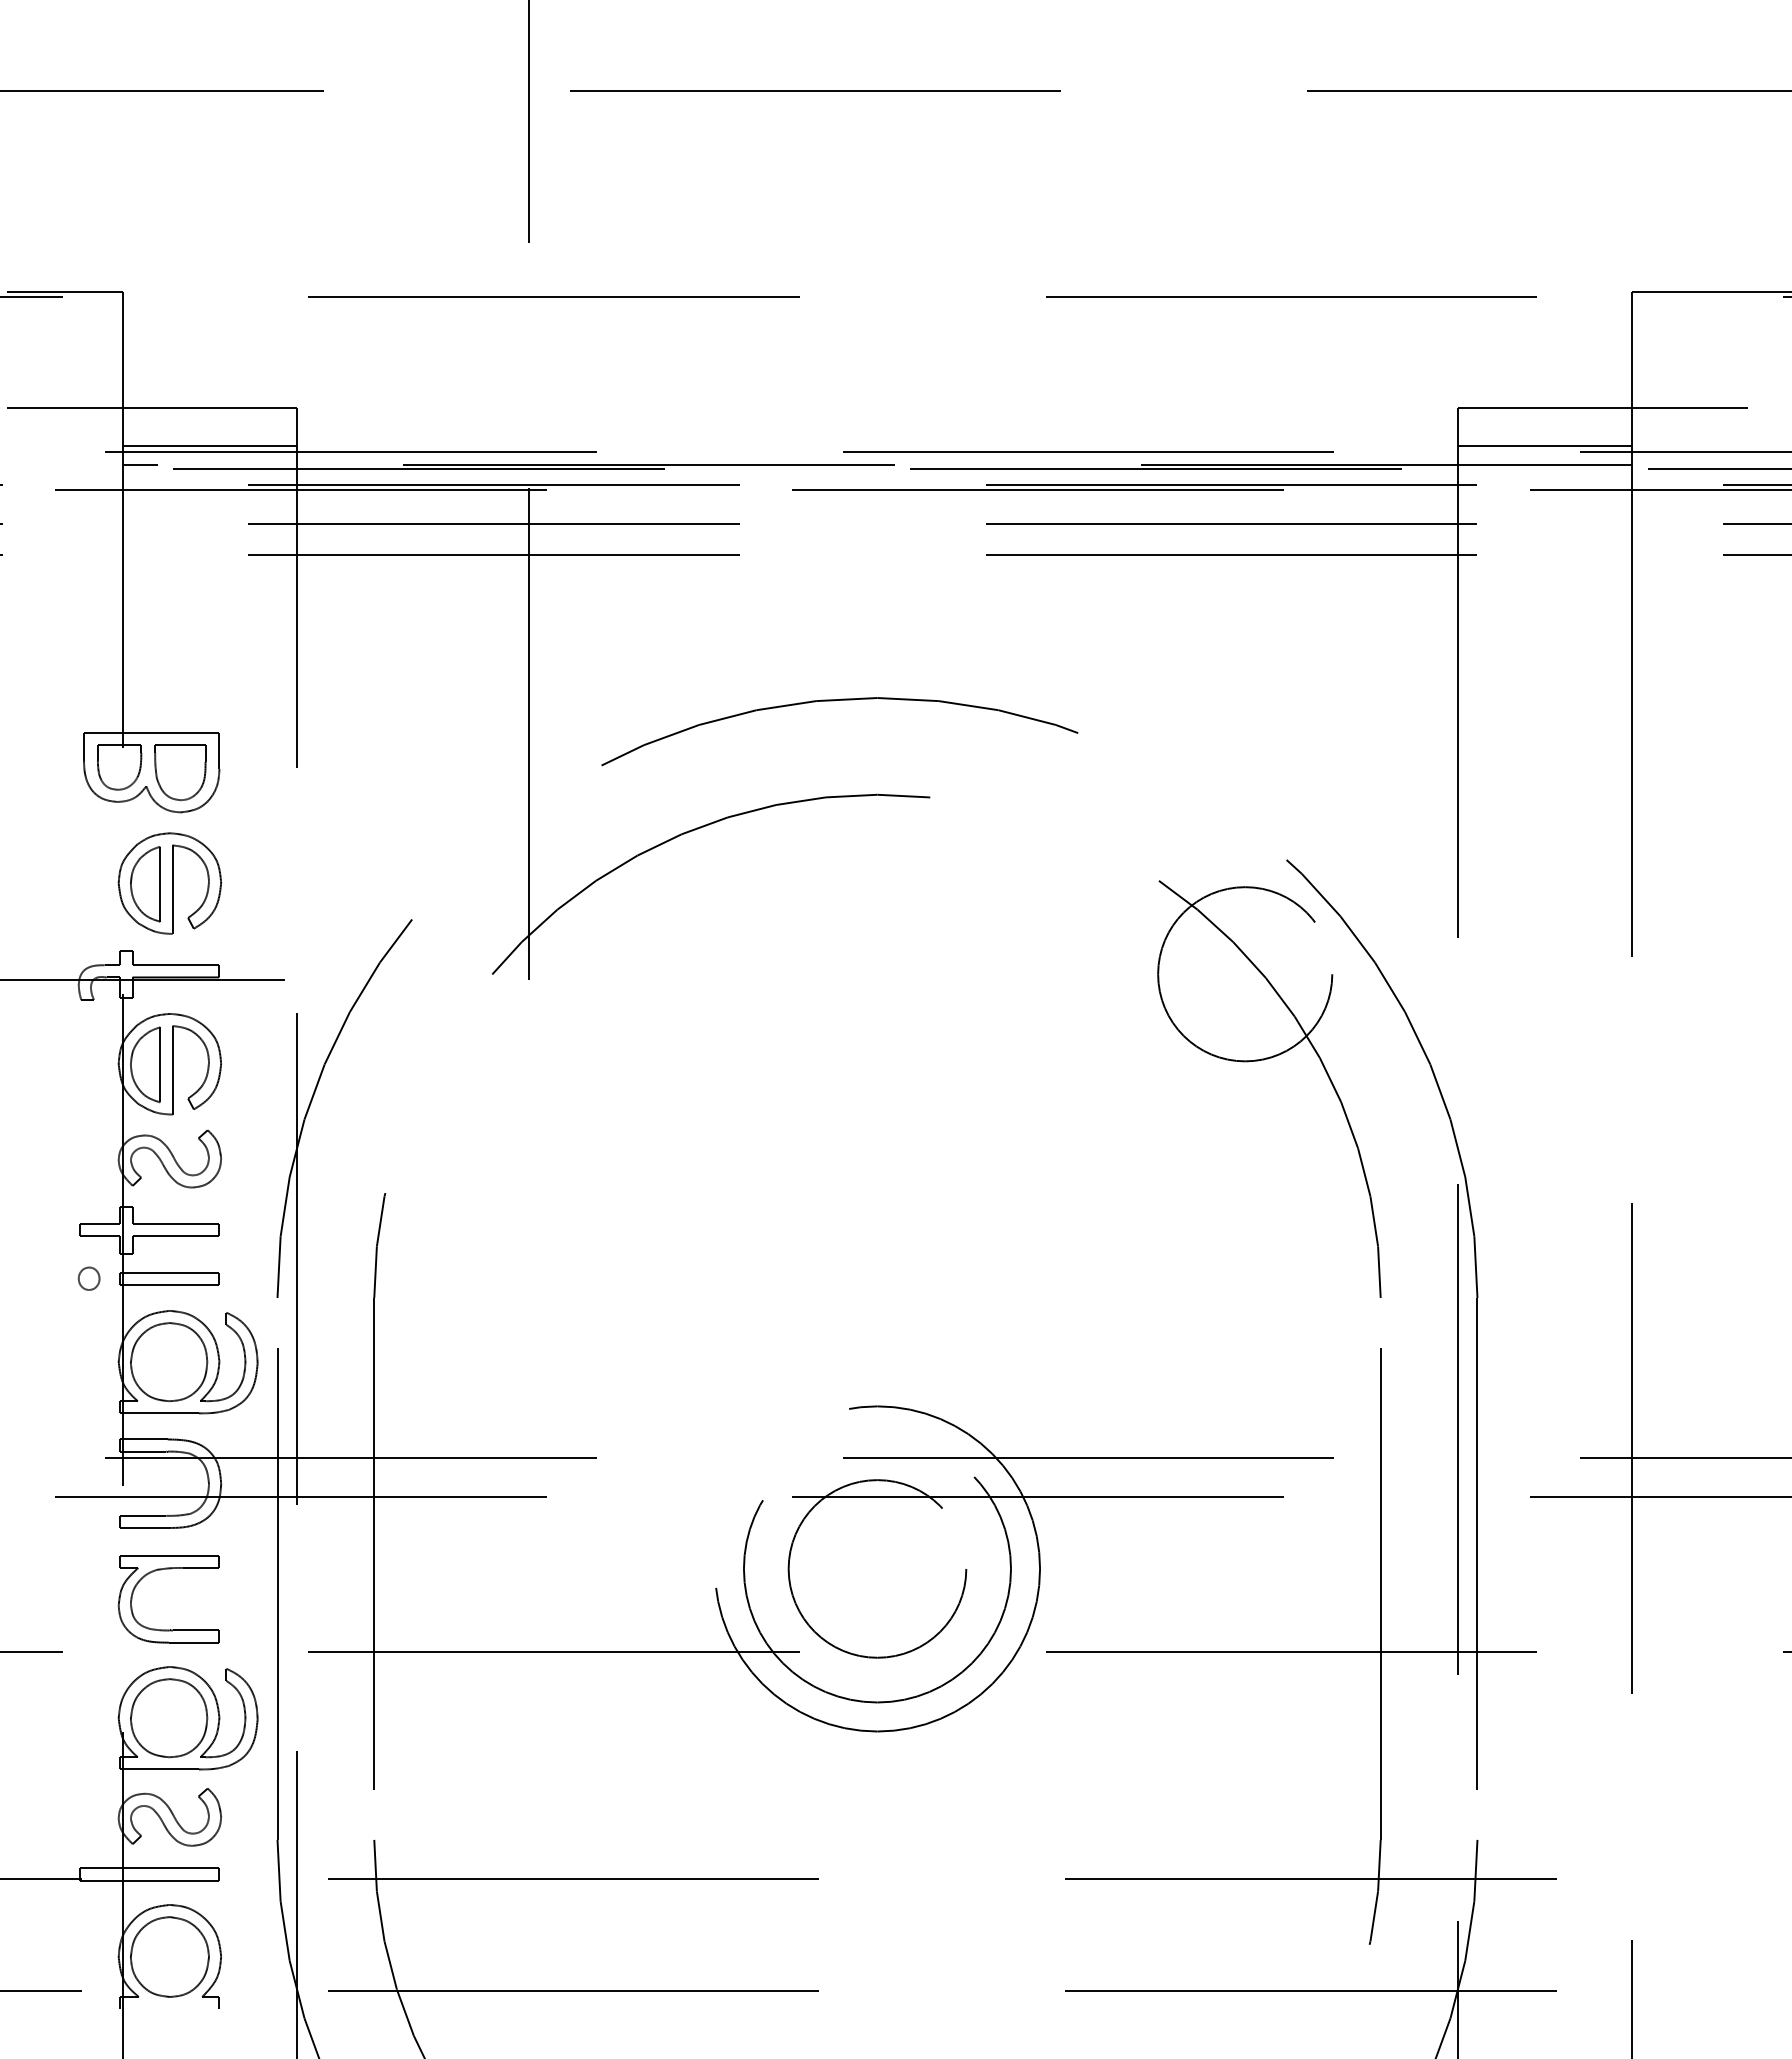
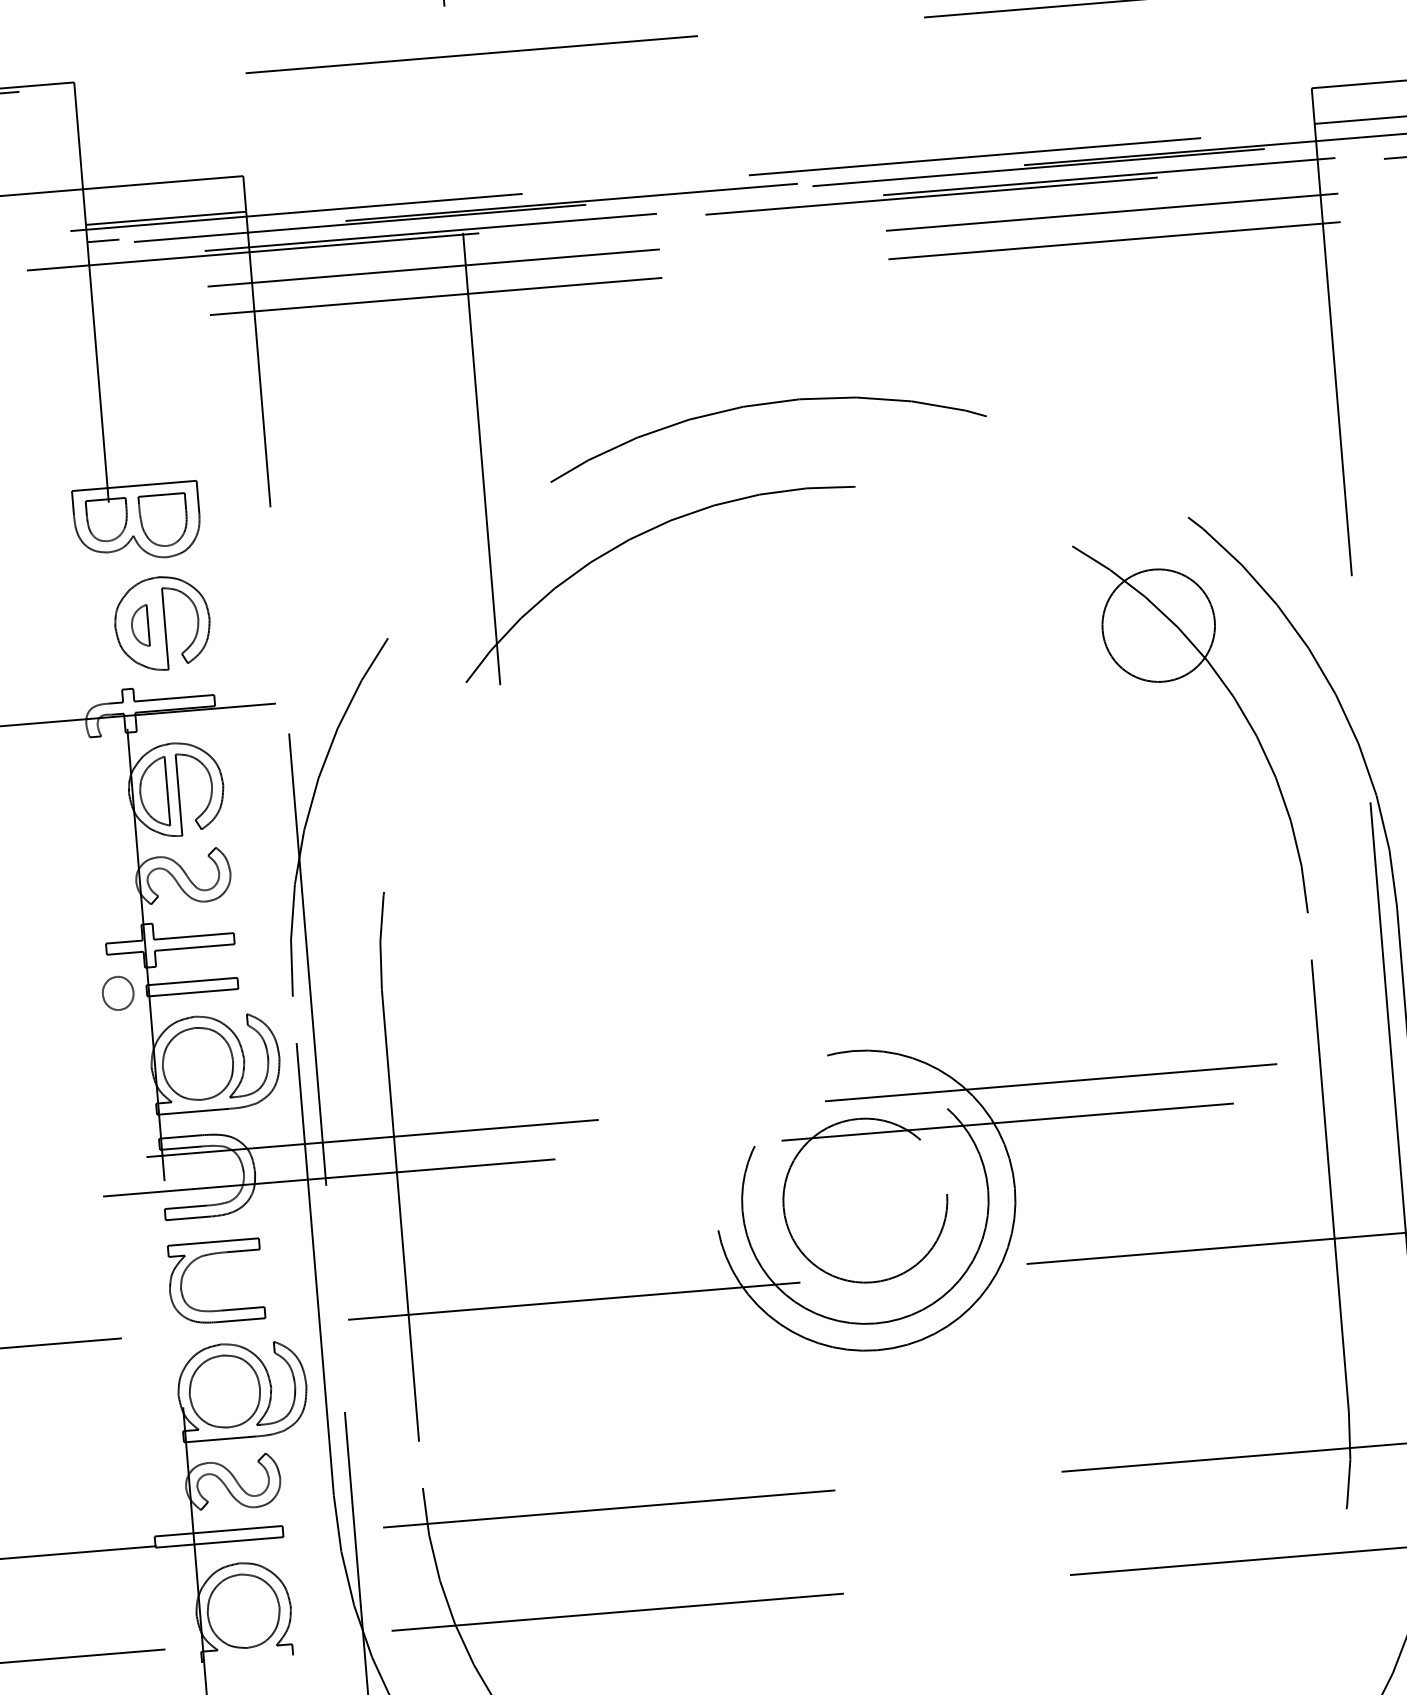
part: (145, 884) -> (140, 626), size x0.6
circle: (1245, 974) -> (1159, 625), size x0.7
part: (88, 1278) -> (117, 993), size x1.6

